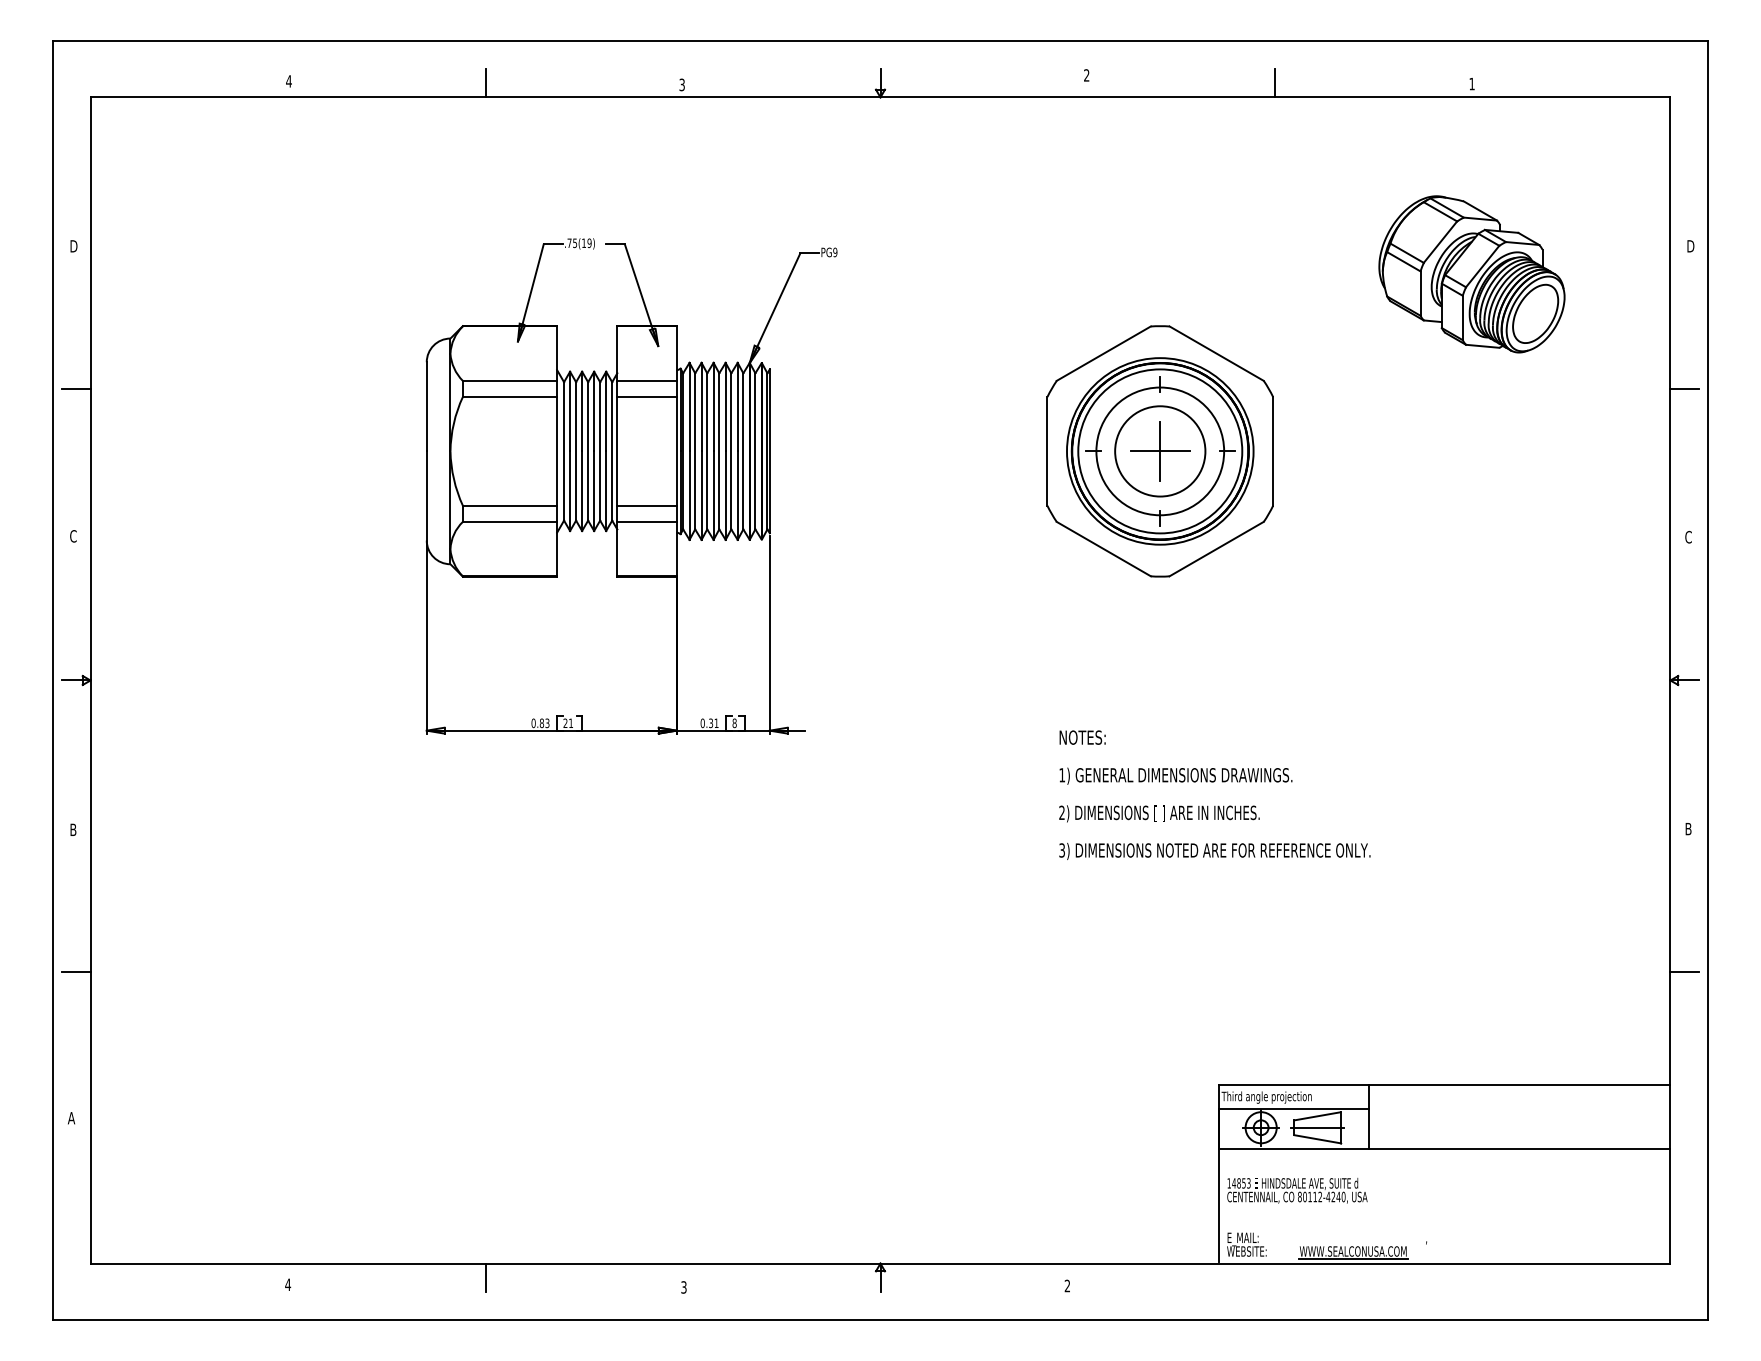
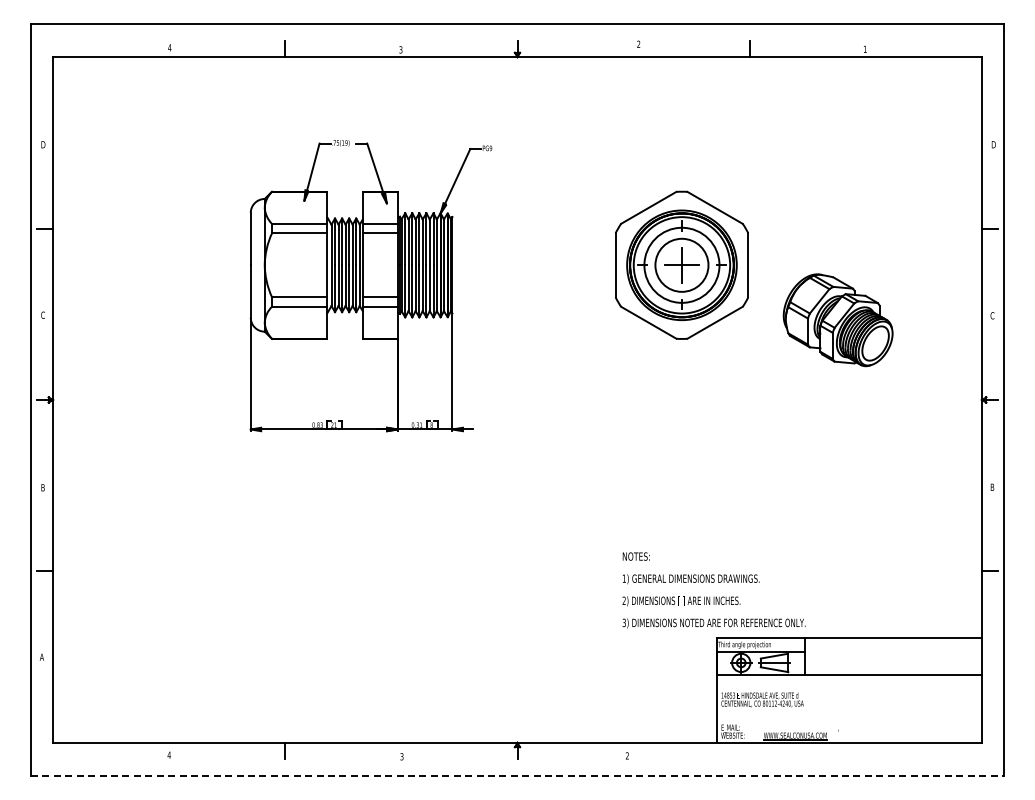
part: (1470, 274) -> (837, 320), moved
text: (1213, 795) -> (713, 590), moved
line: (880, 1319) -> (517, 775), solid -> dashed

